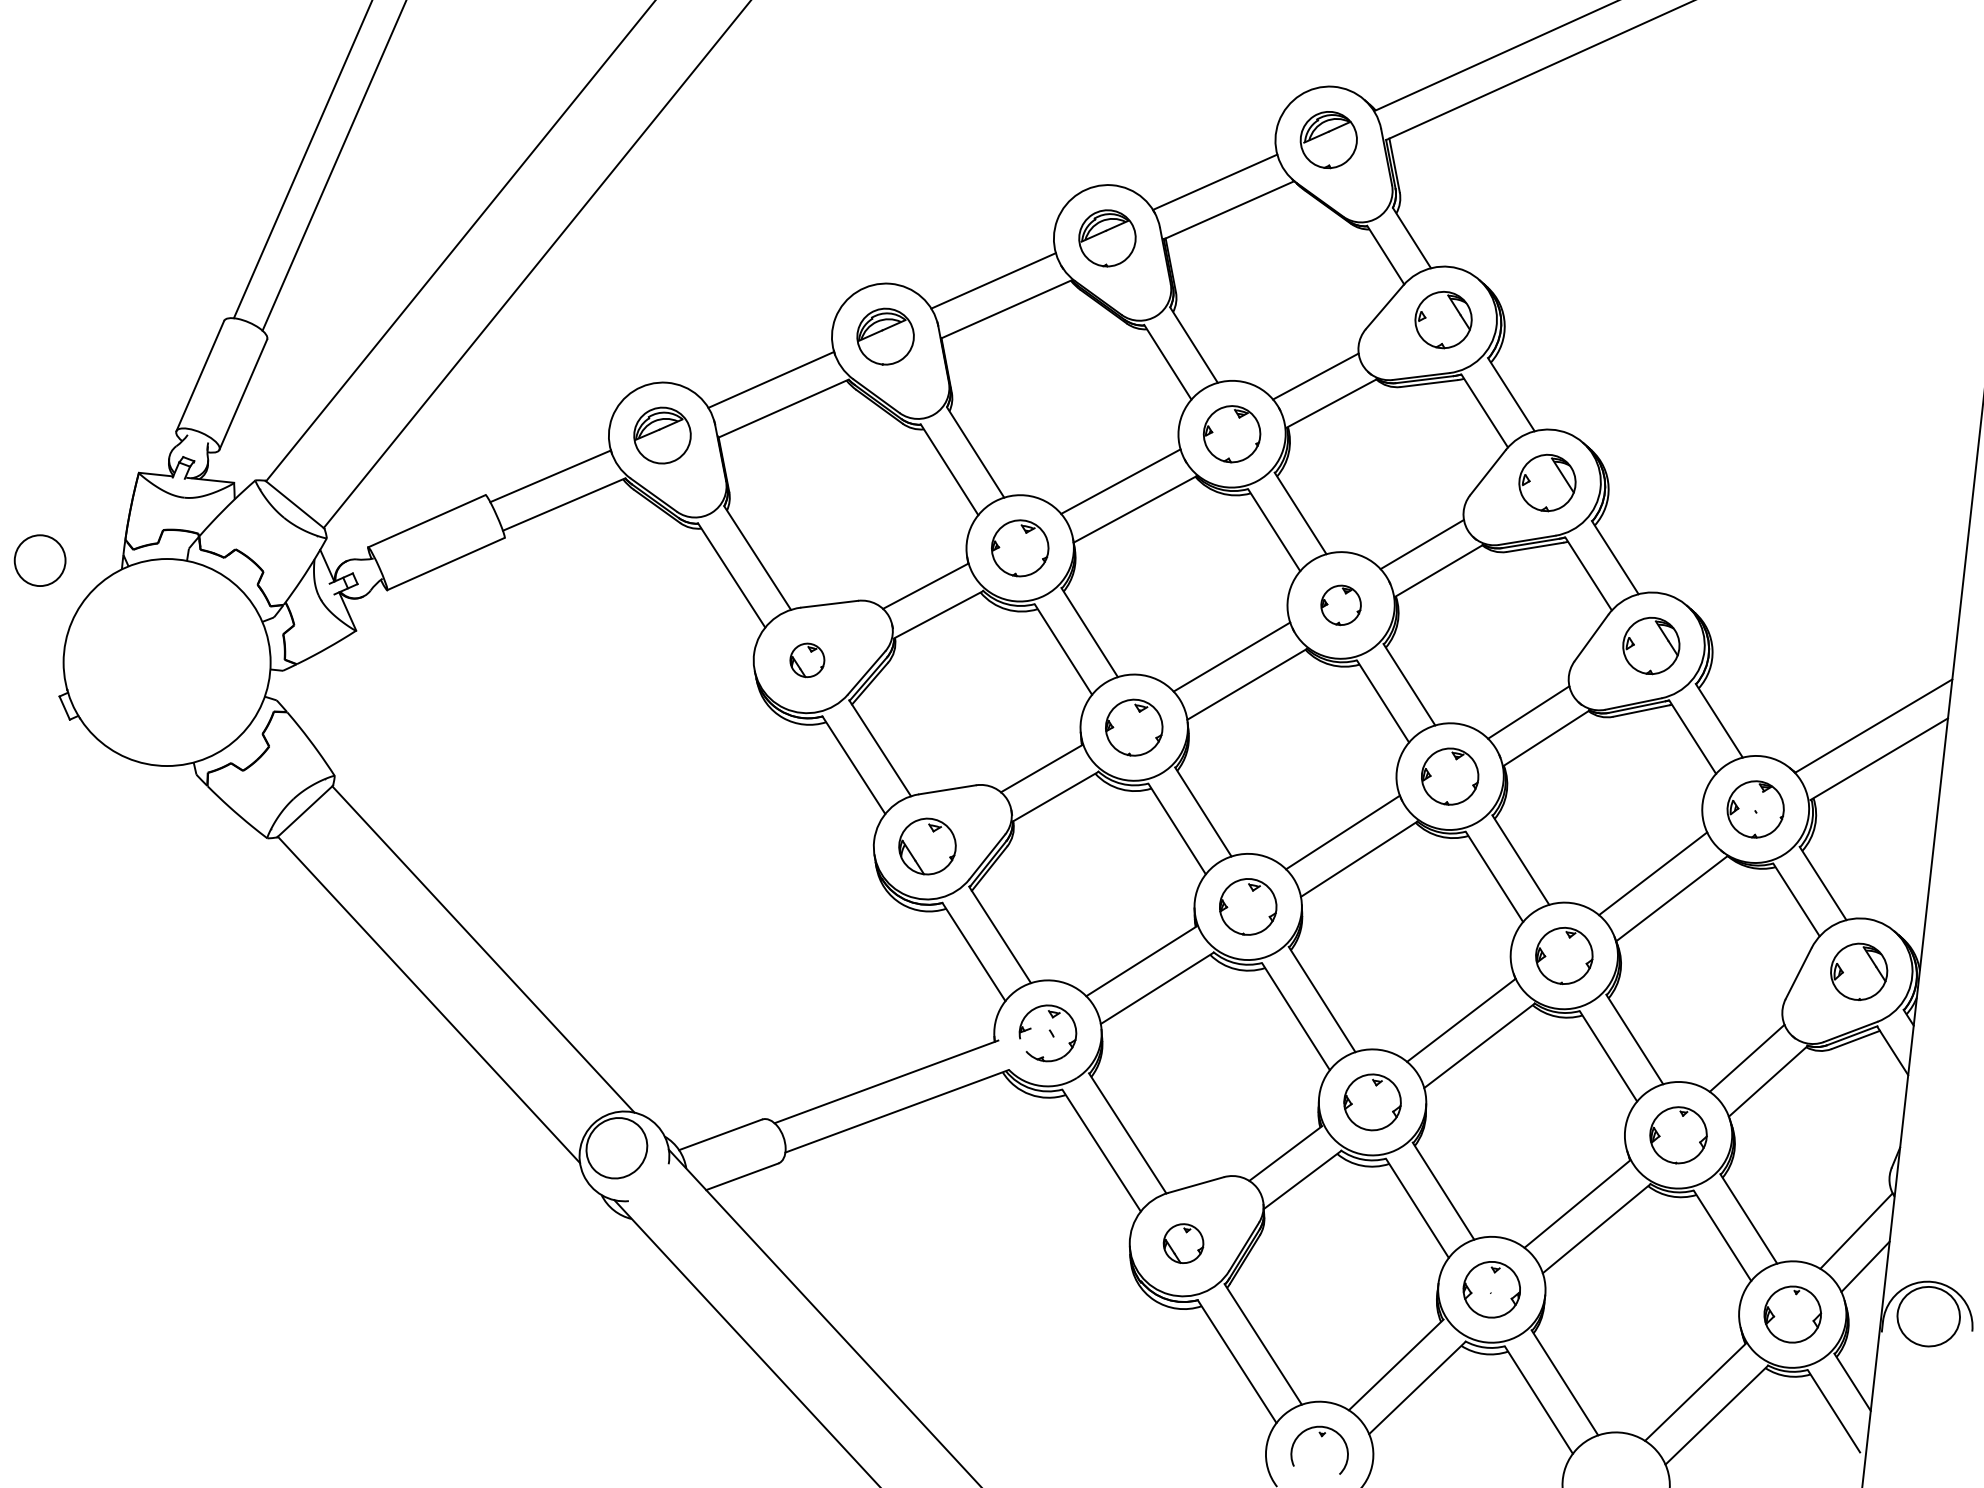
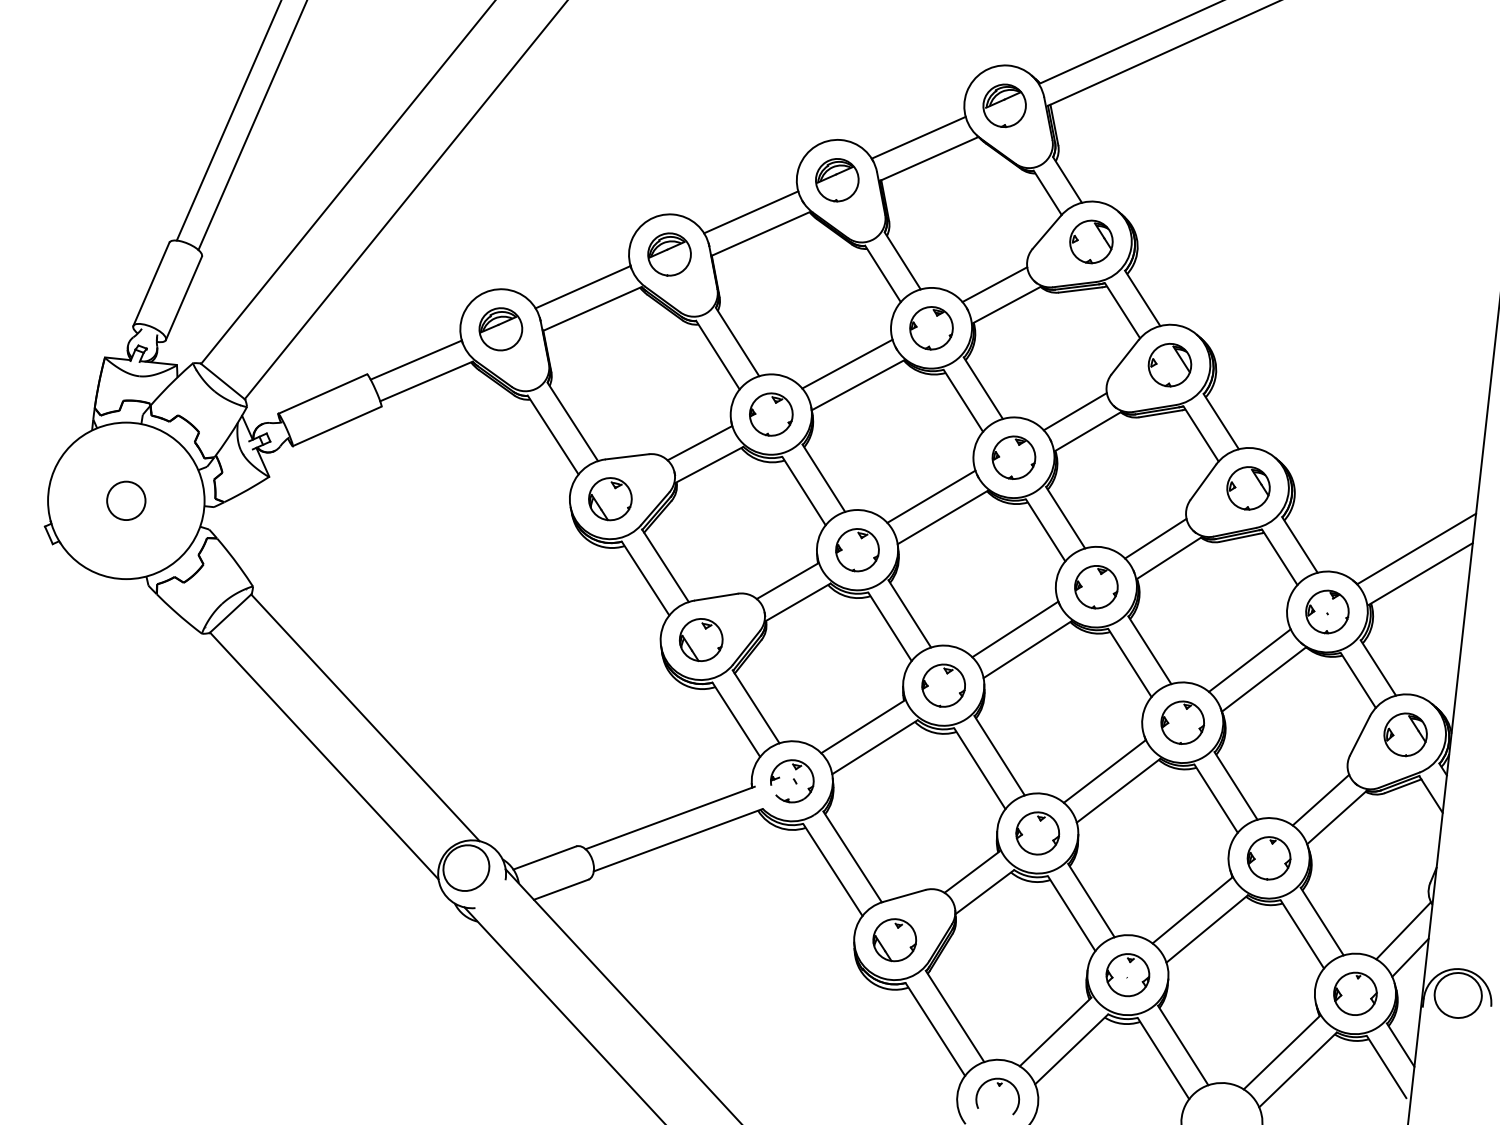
circle: (40, 560) -> (126, 500), moved
part: (1340, 605) -> (1013, 457), size x1.43
part: (807, 660) -> (610, 499), size x1.67
part: (1183, 1243) -> (894, 940), size x1.43

